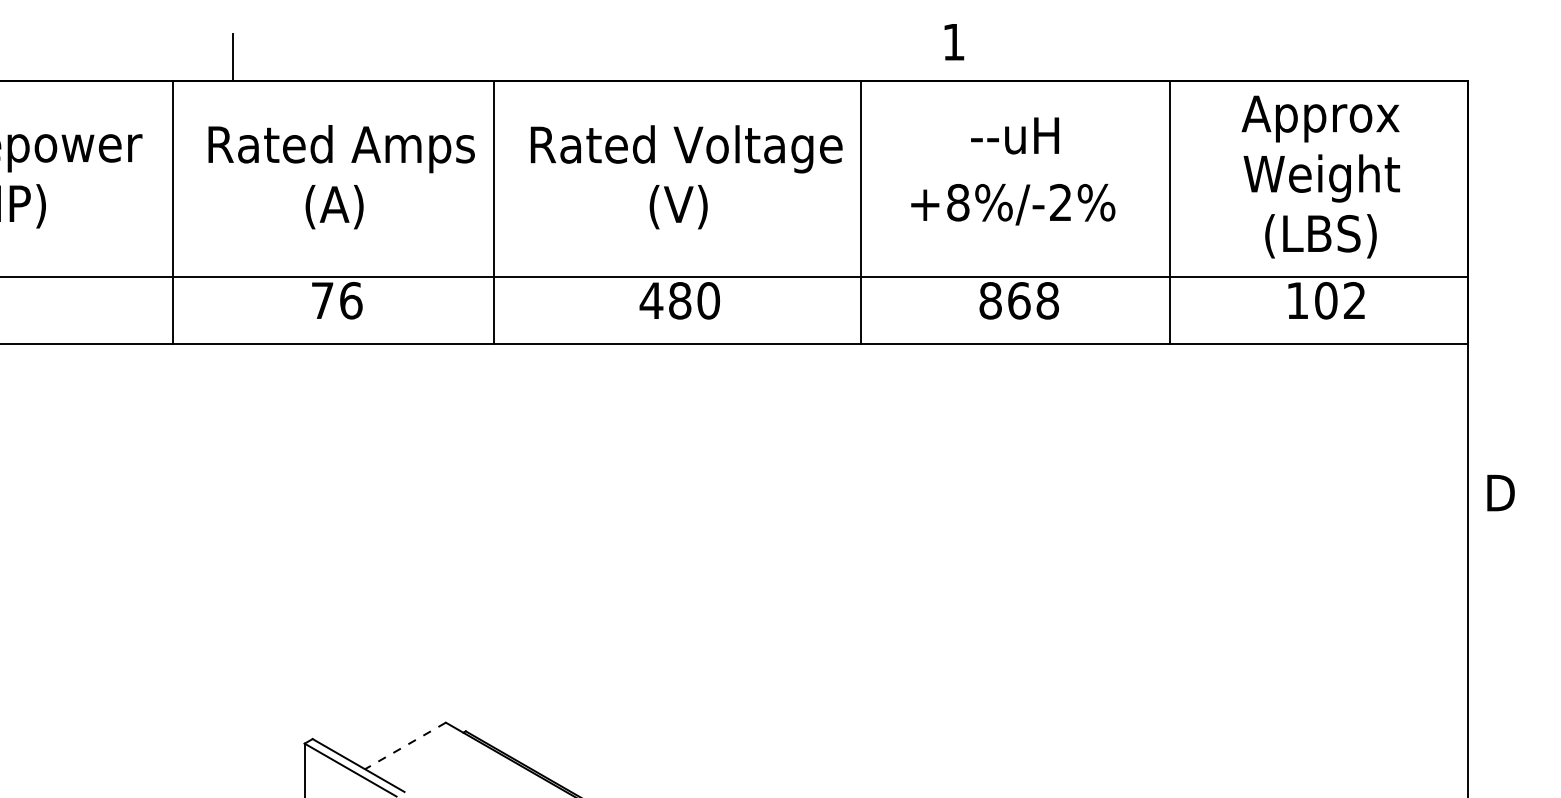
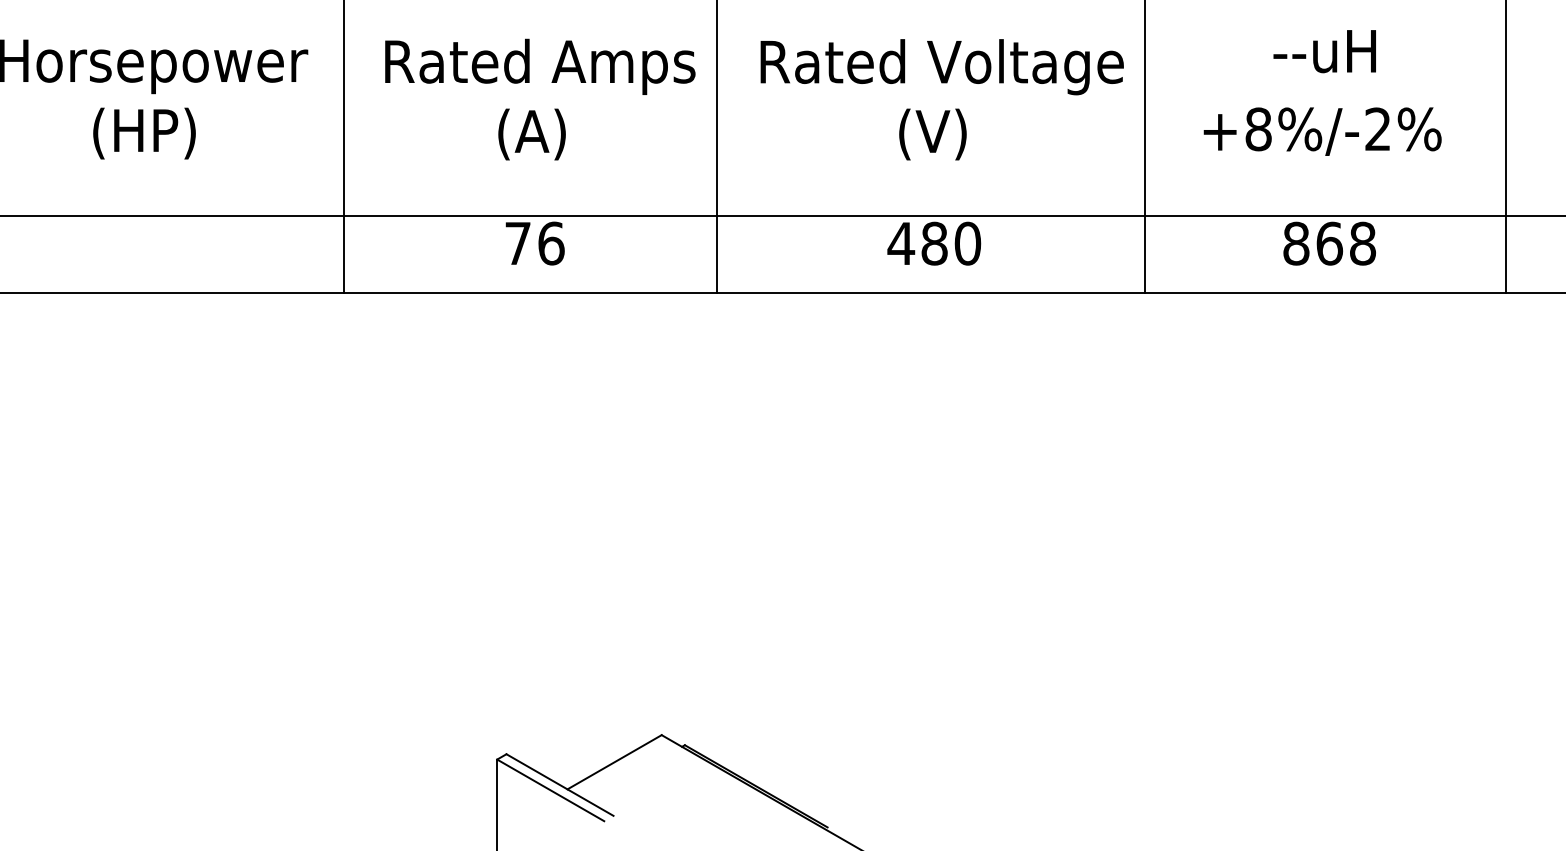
line: (405, 745) -> (614, 761), dashed -> solid

